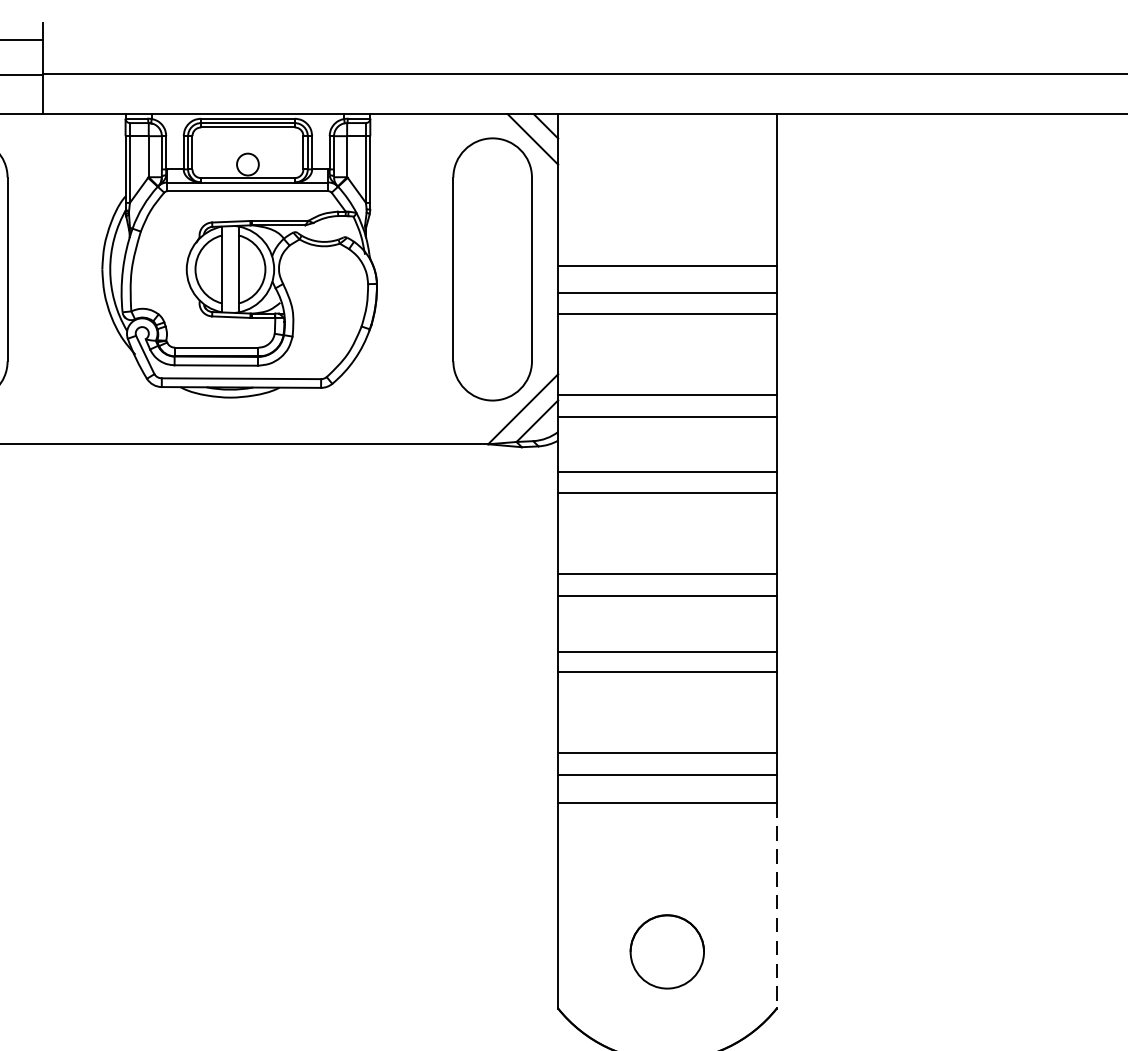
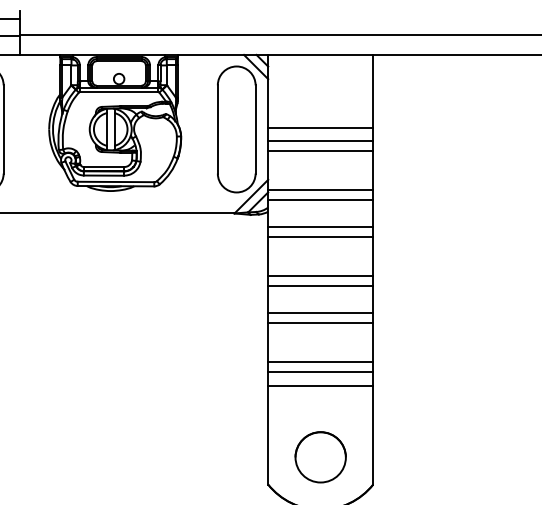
line: (777, 906) -> (373, 435), dashed -> solid
circle: (667, 952) -> (320, 457), size x1.43

